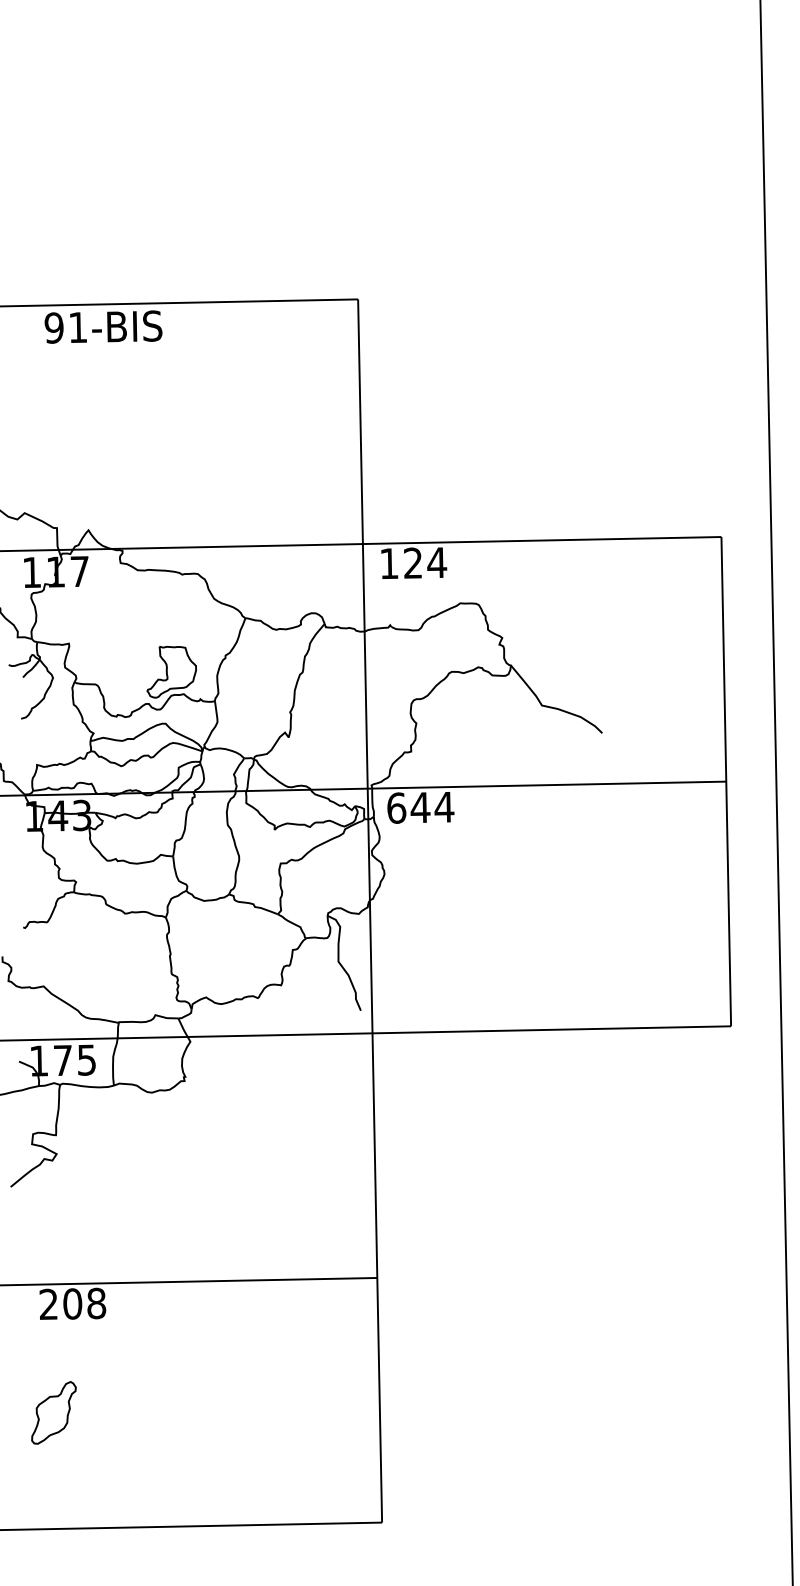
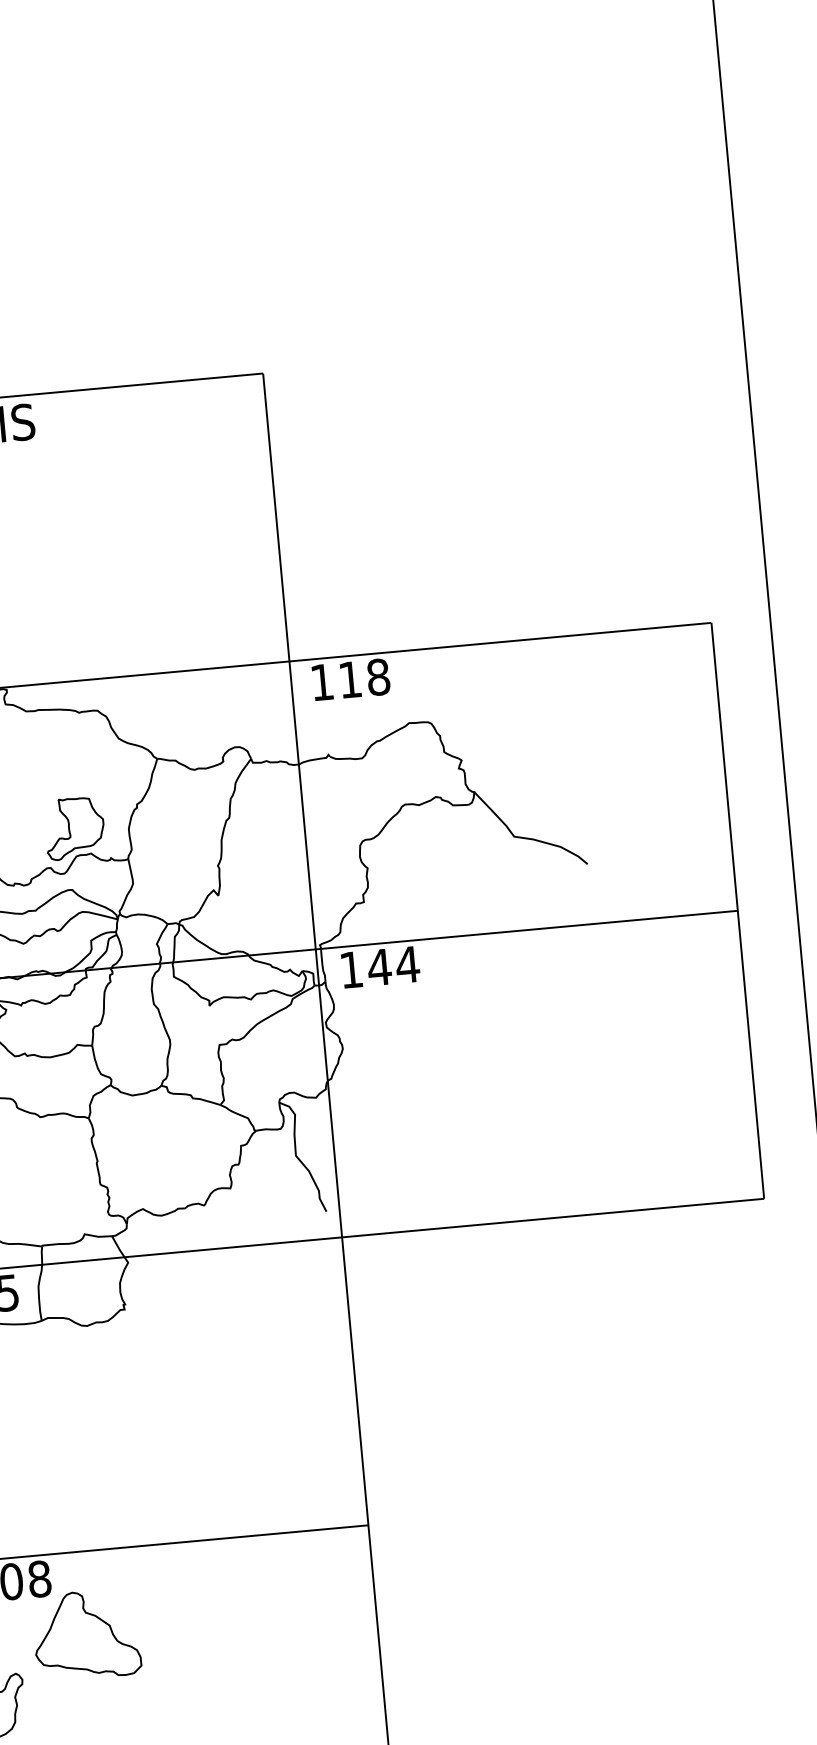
text: (425, 562) -> (364, 677), 124 -> 118
text: (396, 807) -> (351, 969), 644 -> 144
part: (133, 1353) -> (87, 1634), added

